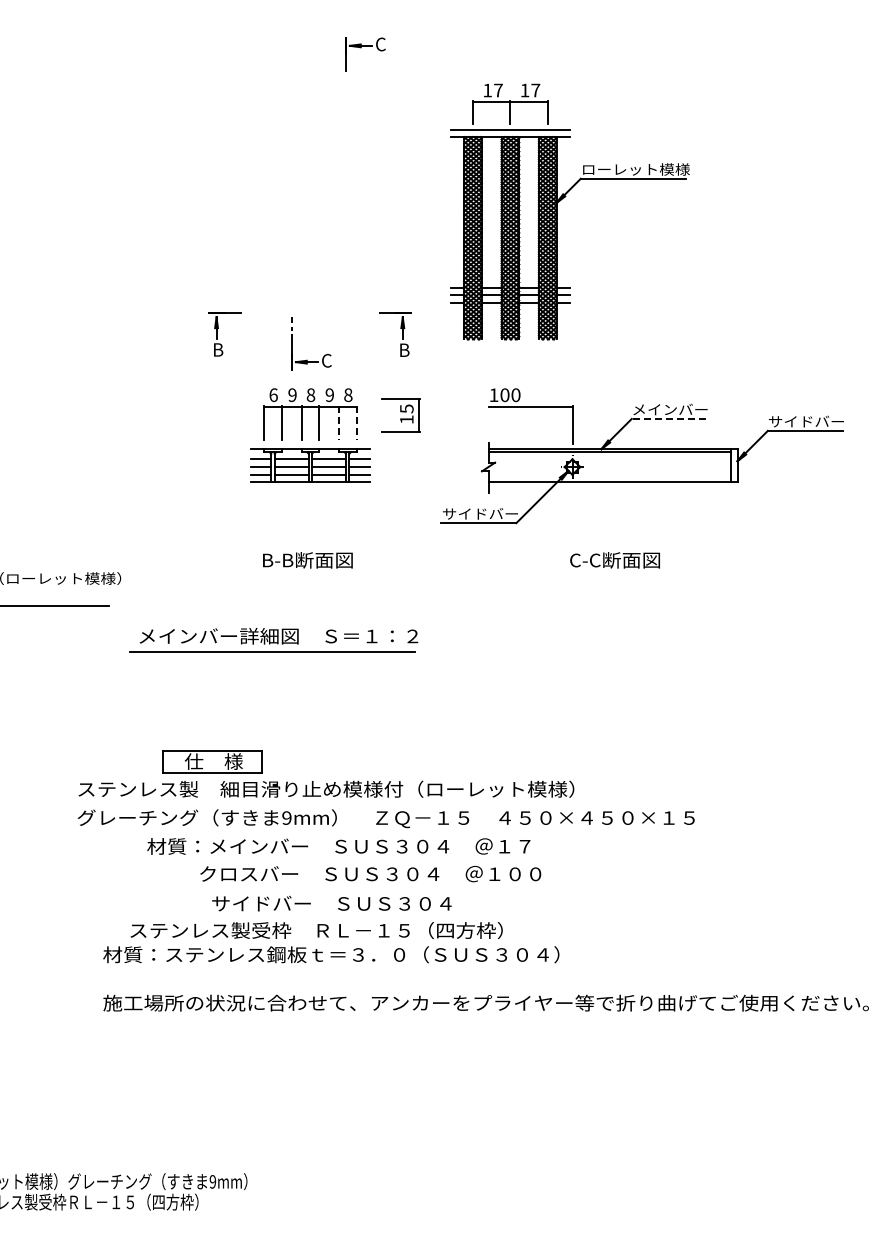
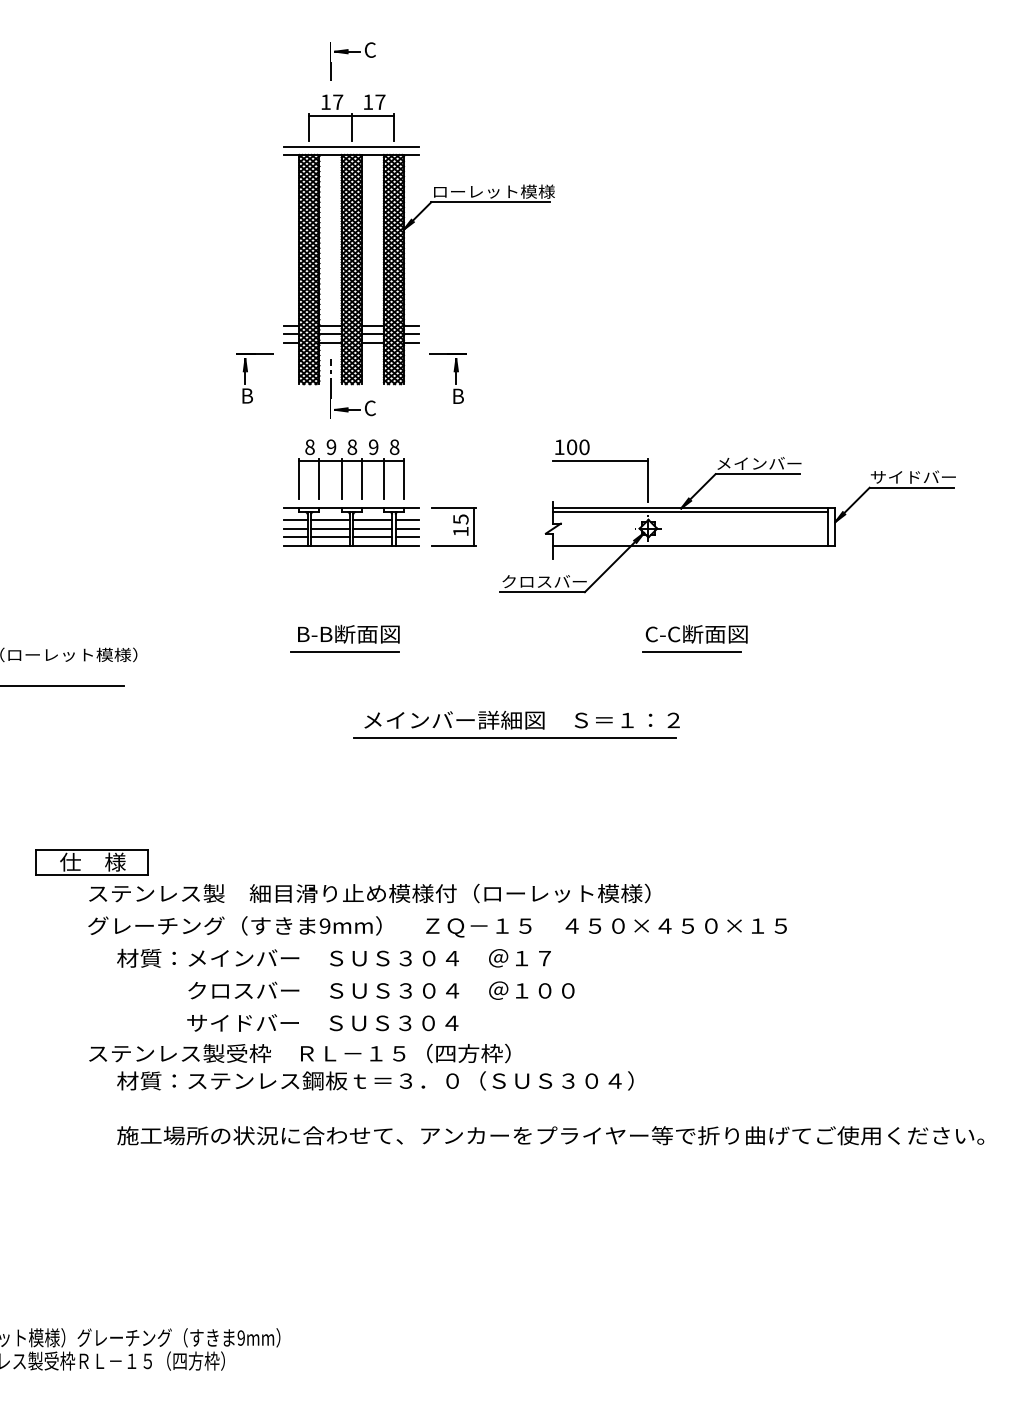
part: (361, 48) -> (348, 54), moved
part: (557, 211) -> (405, 239), moved
text: (273, 394) -> (309, 446), 6 -> 8
part: (400, 415) -> (453, 526), moved
line: (668, 418) -> (757, 473), dashed -> solid
line: (338, 423) -> (383, 479), dashed -> solid
line: (356, 423) -> (403, 479), dashed -> solid
text: (464, 513) -> (526, 581), サイドバー -> クロスバー
line: (304, 576) -> (345, 652), added
line: (610, 576) -> (691, 652), added
part: (273, 640) -> (515, 725), moved
part: (212, 761) -> (91, 862), moved
text: (338, 846) -> (333, 958), moved
text: (370, 874) -> (381, 991), moved
text: (331, 903) -> (322, 1022), moved
text: (316, 930) -> (299, 1053), moved

